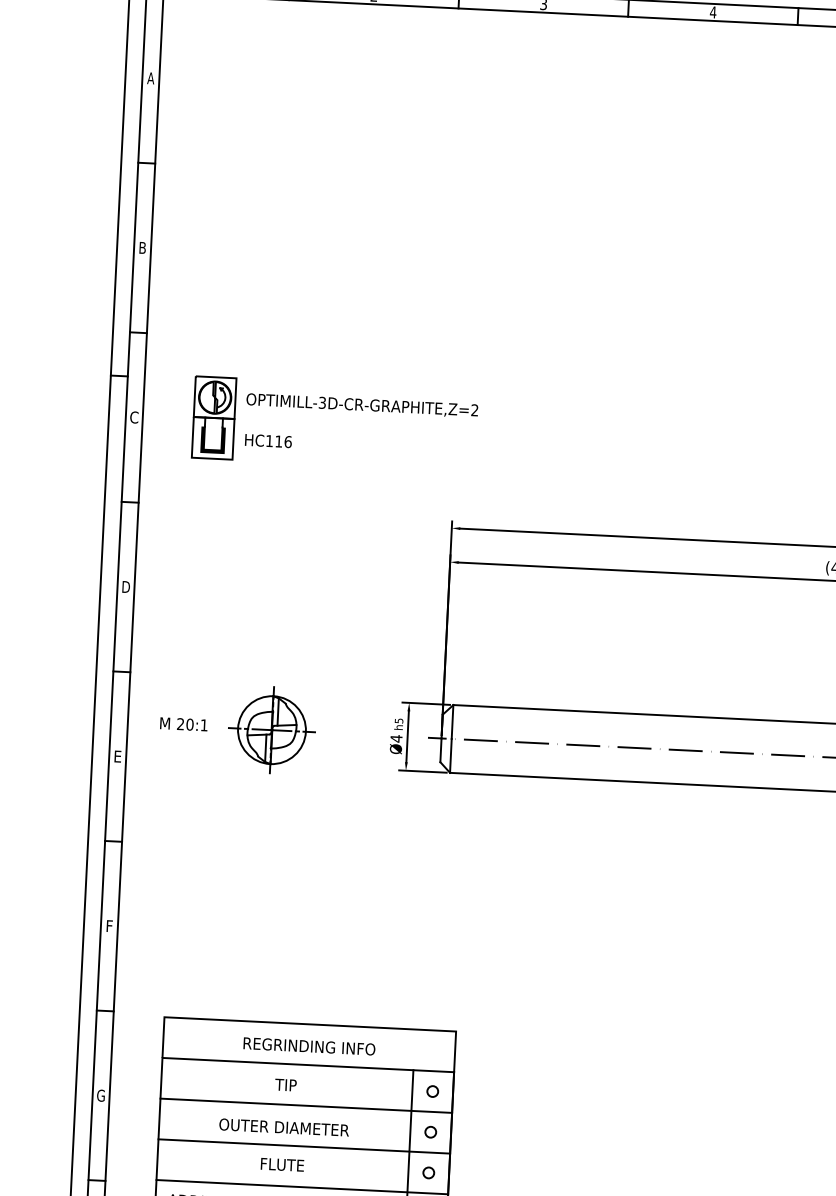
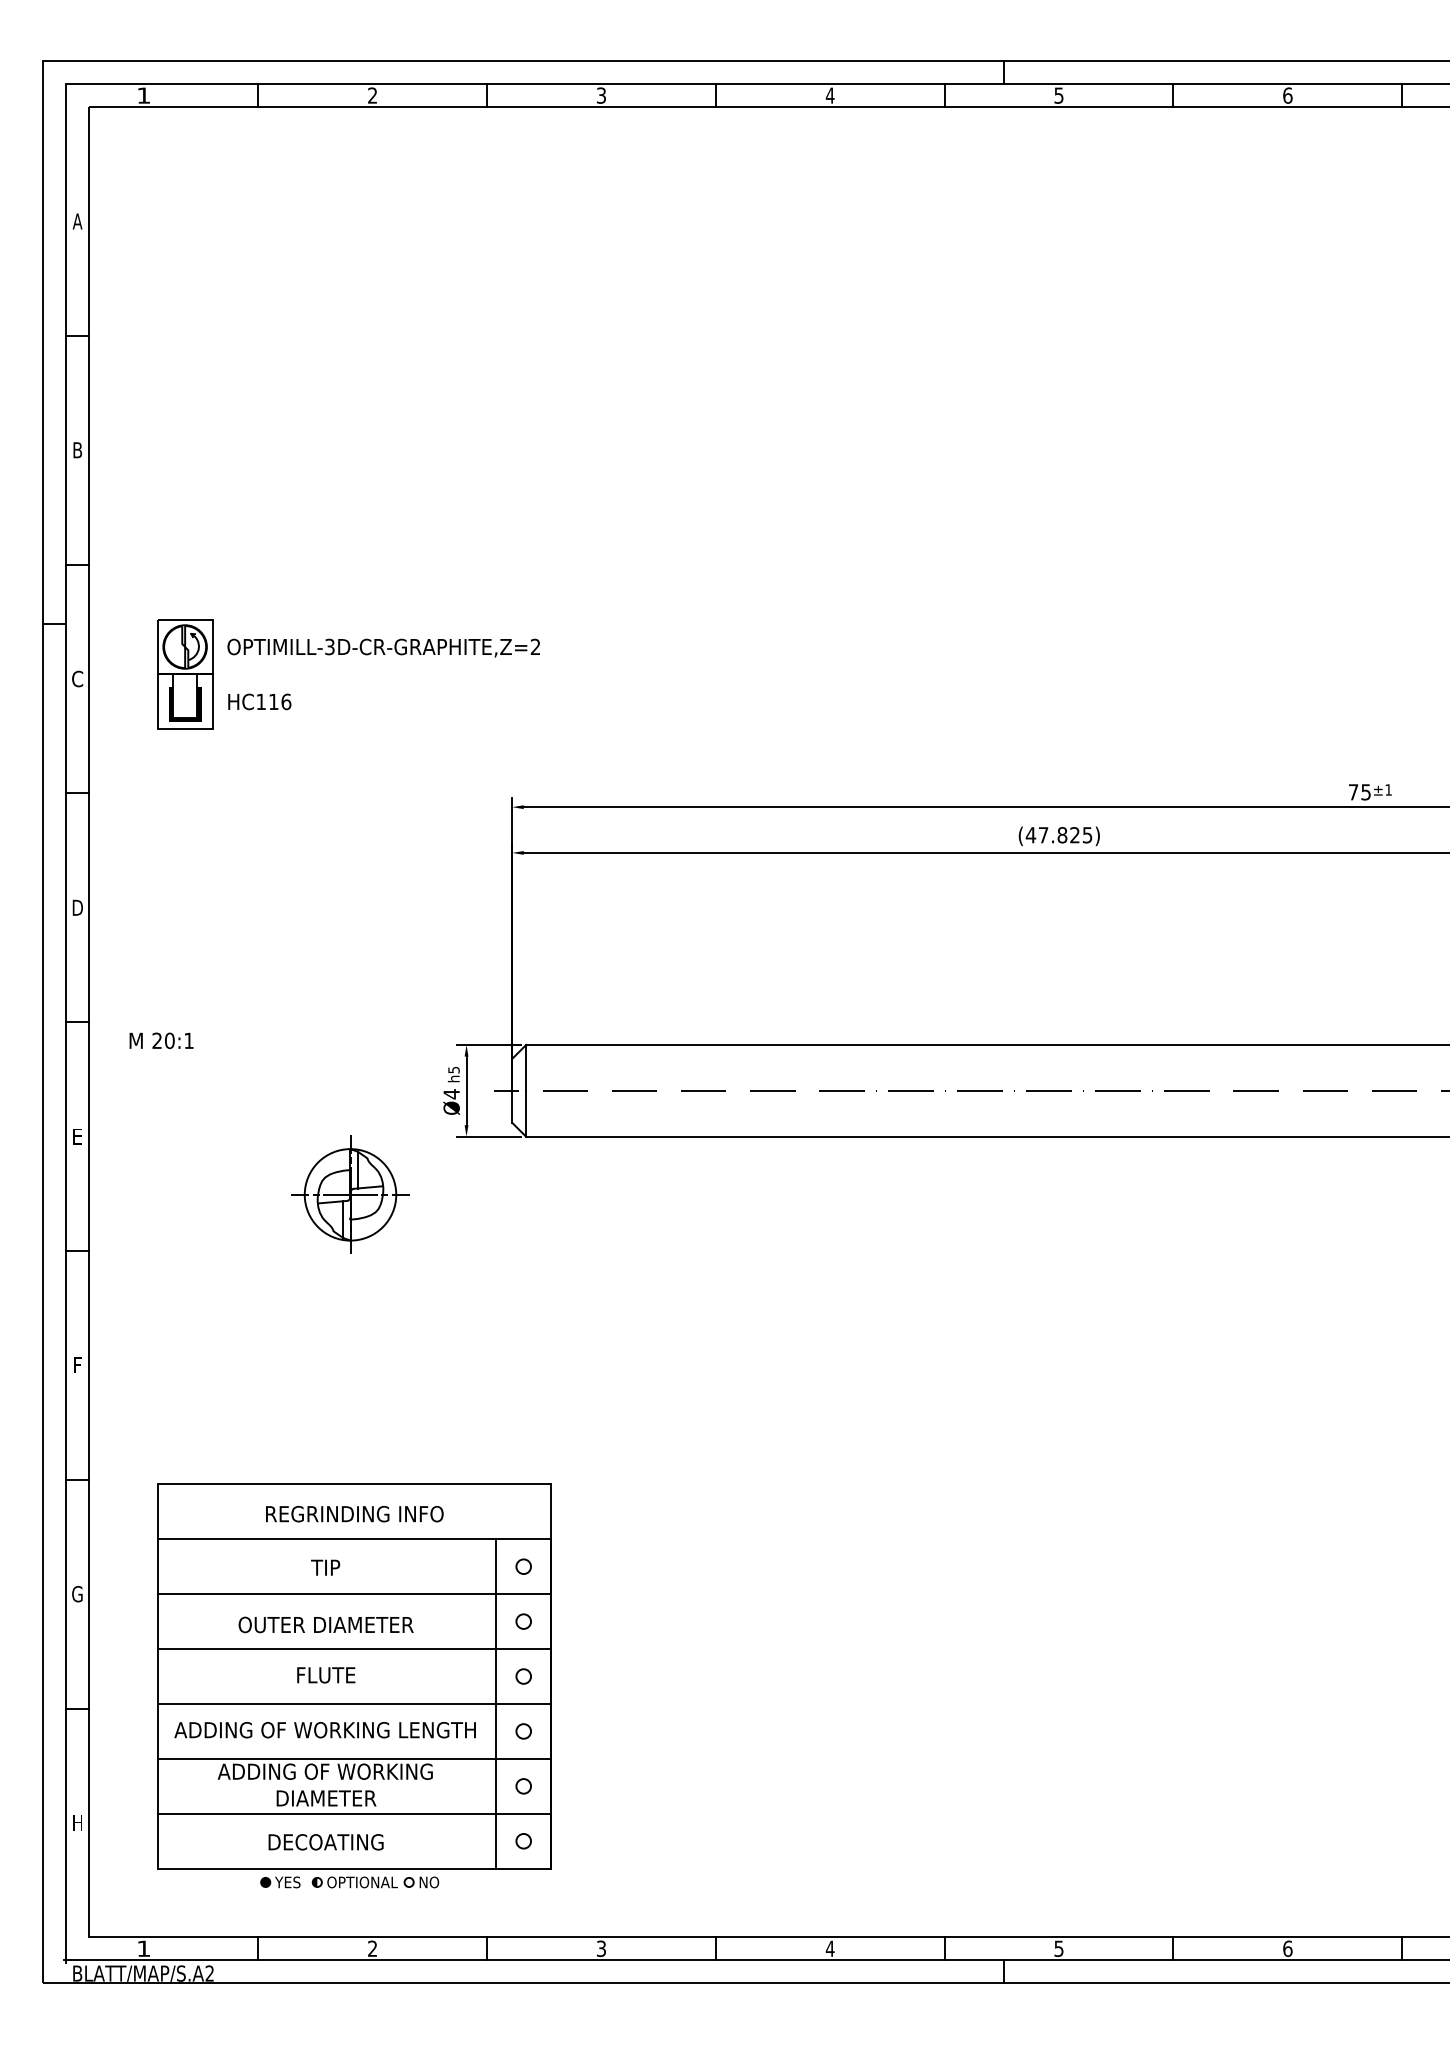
text: (183, 724) -> (161, 1040), moved
part: (271, 729) -> (350, 1194), moved

